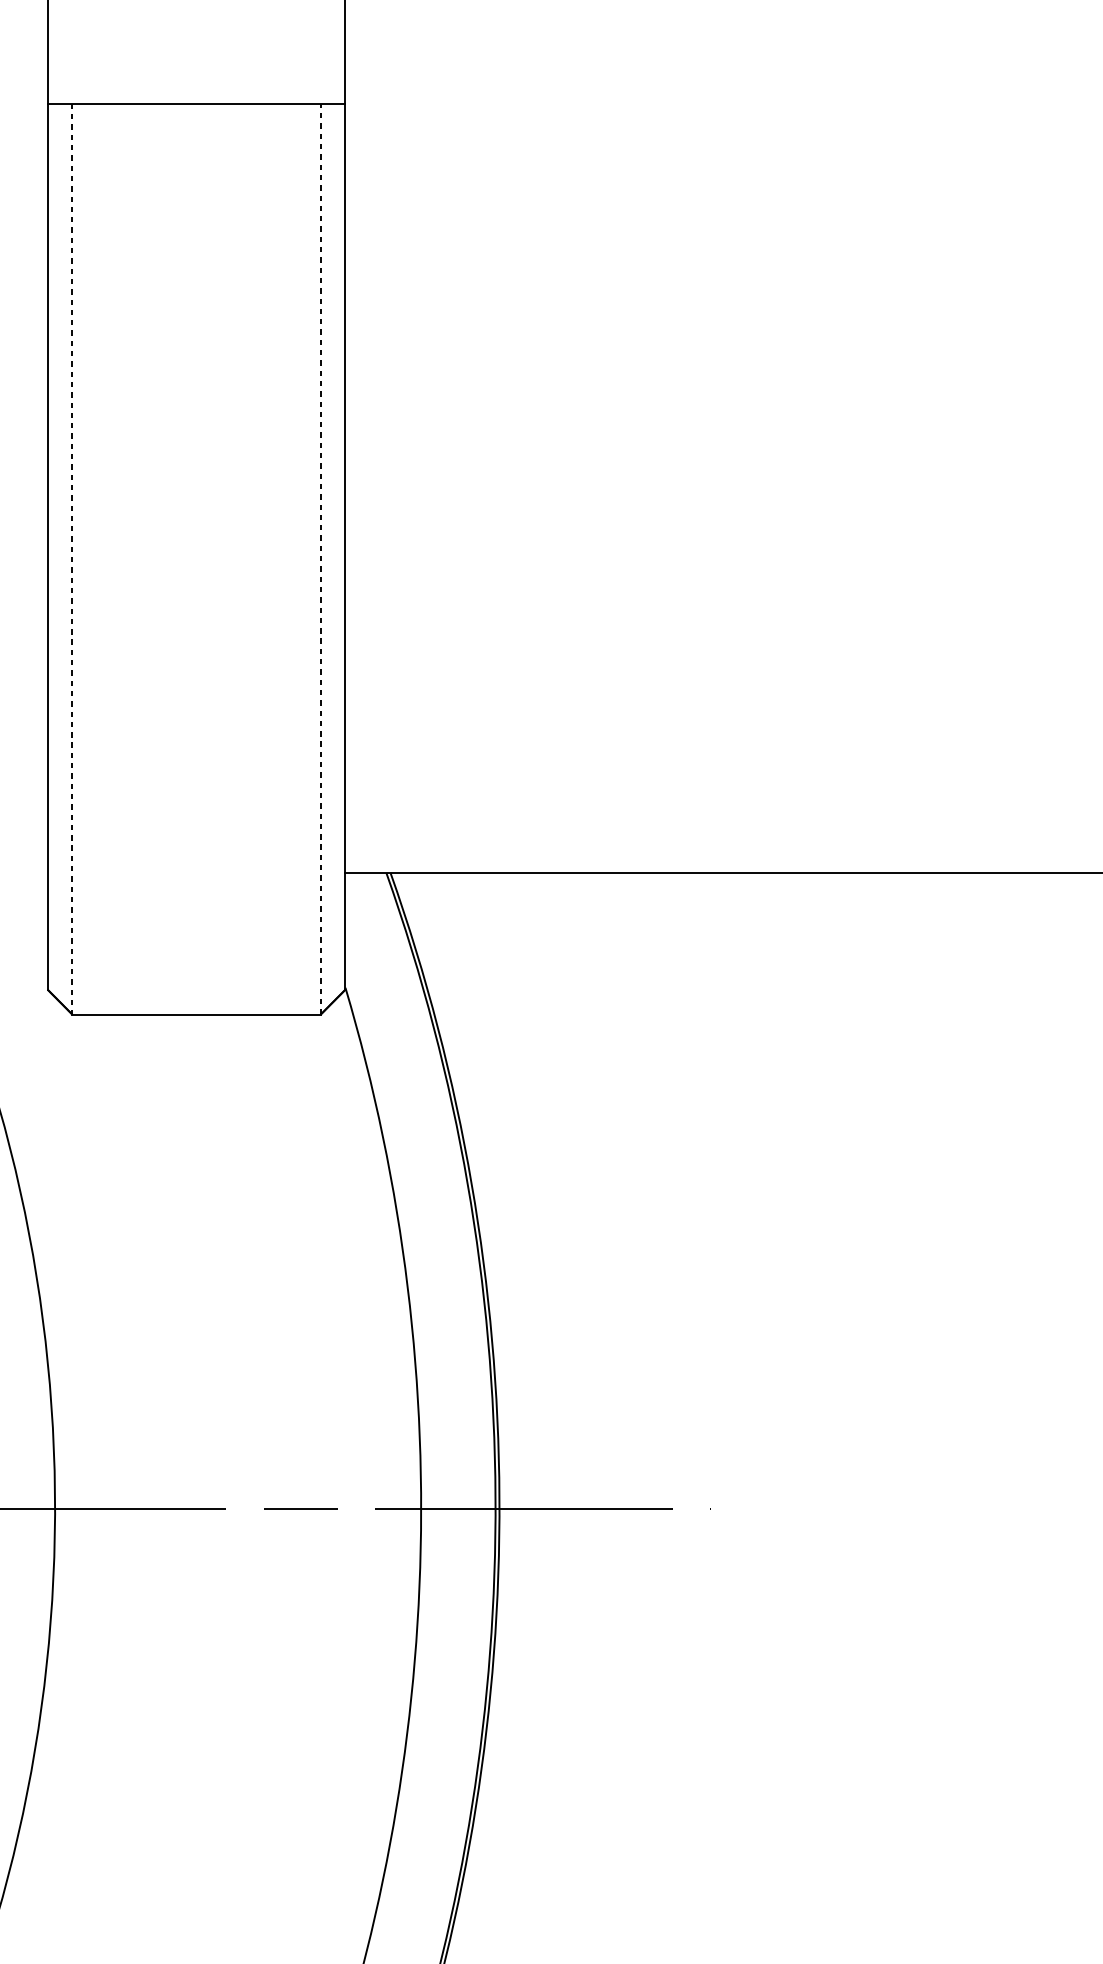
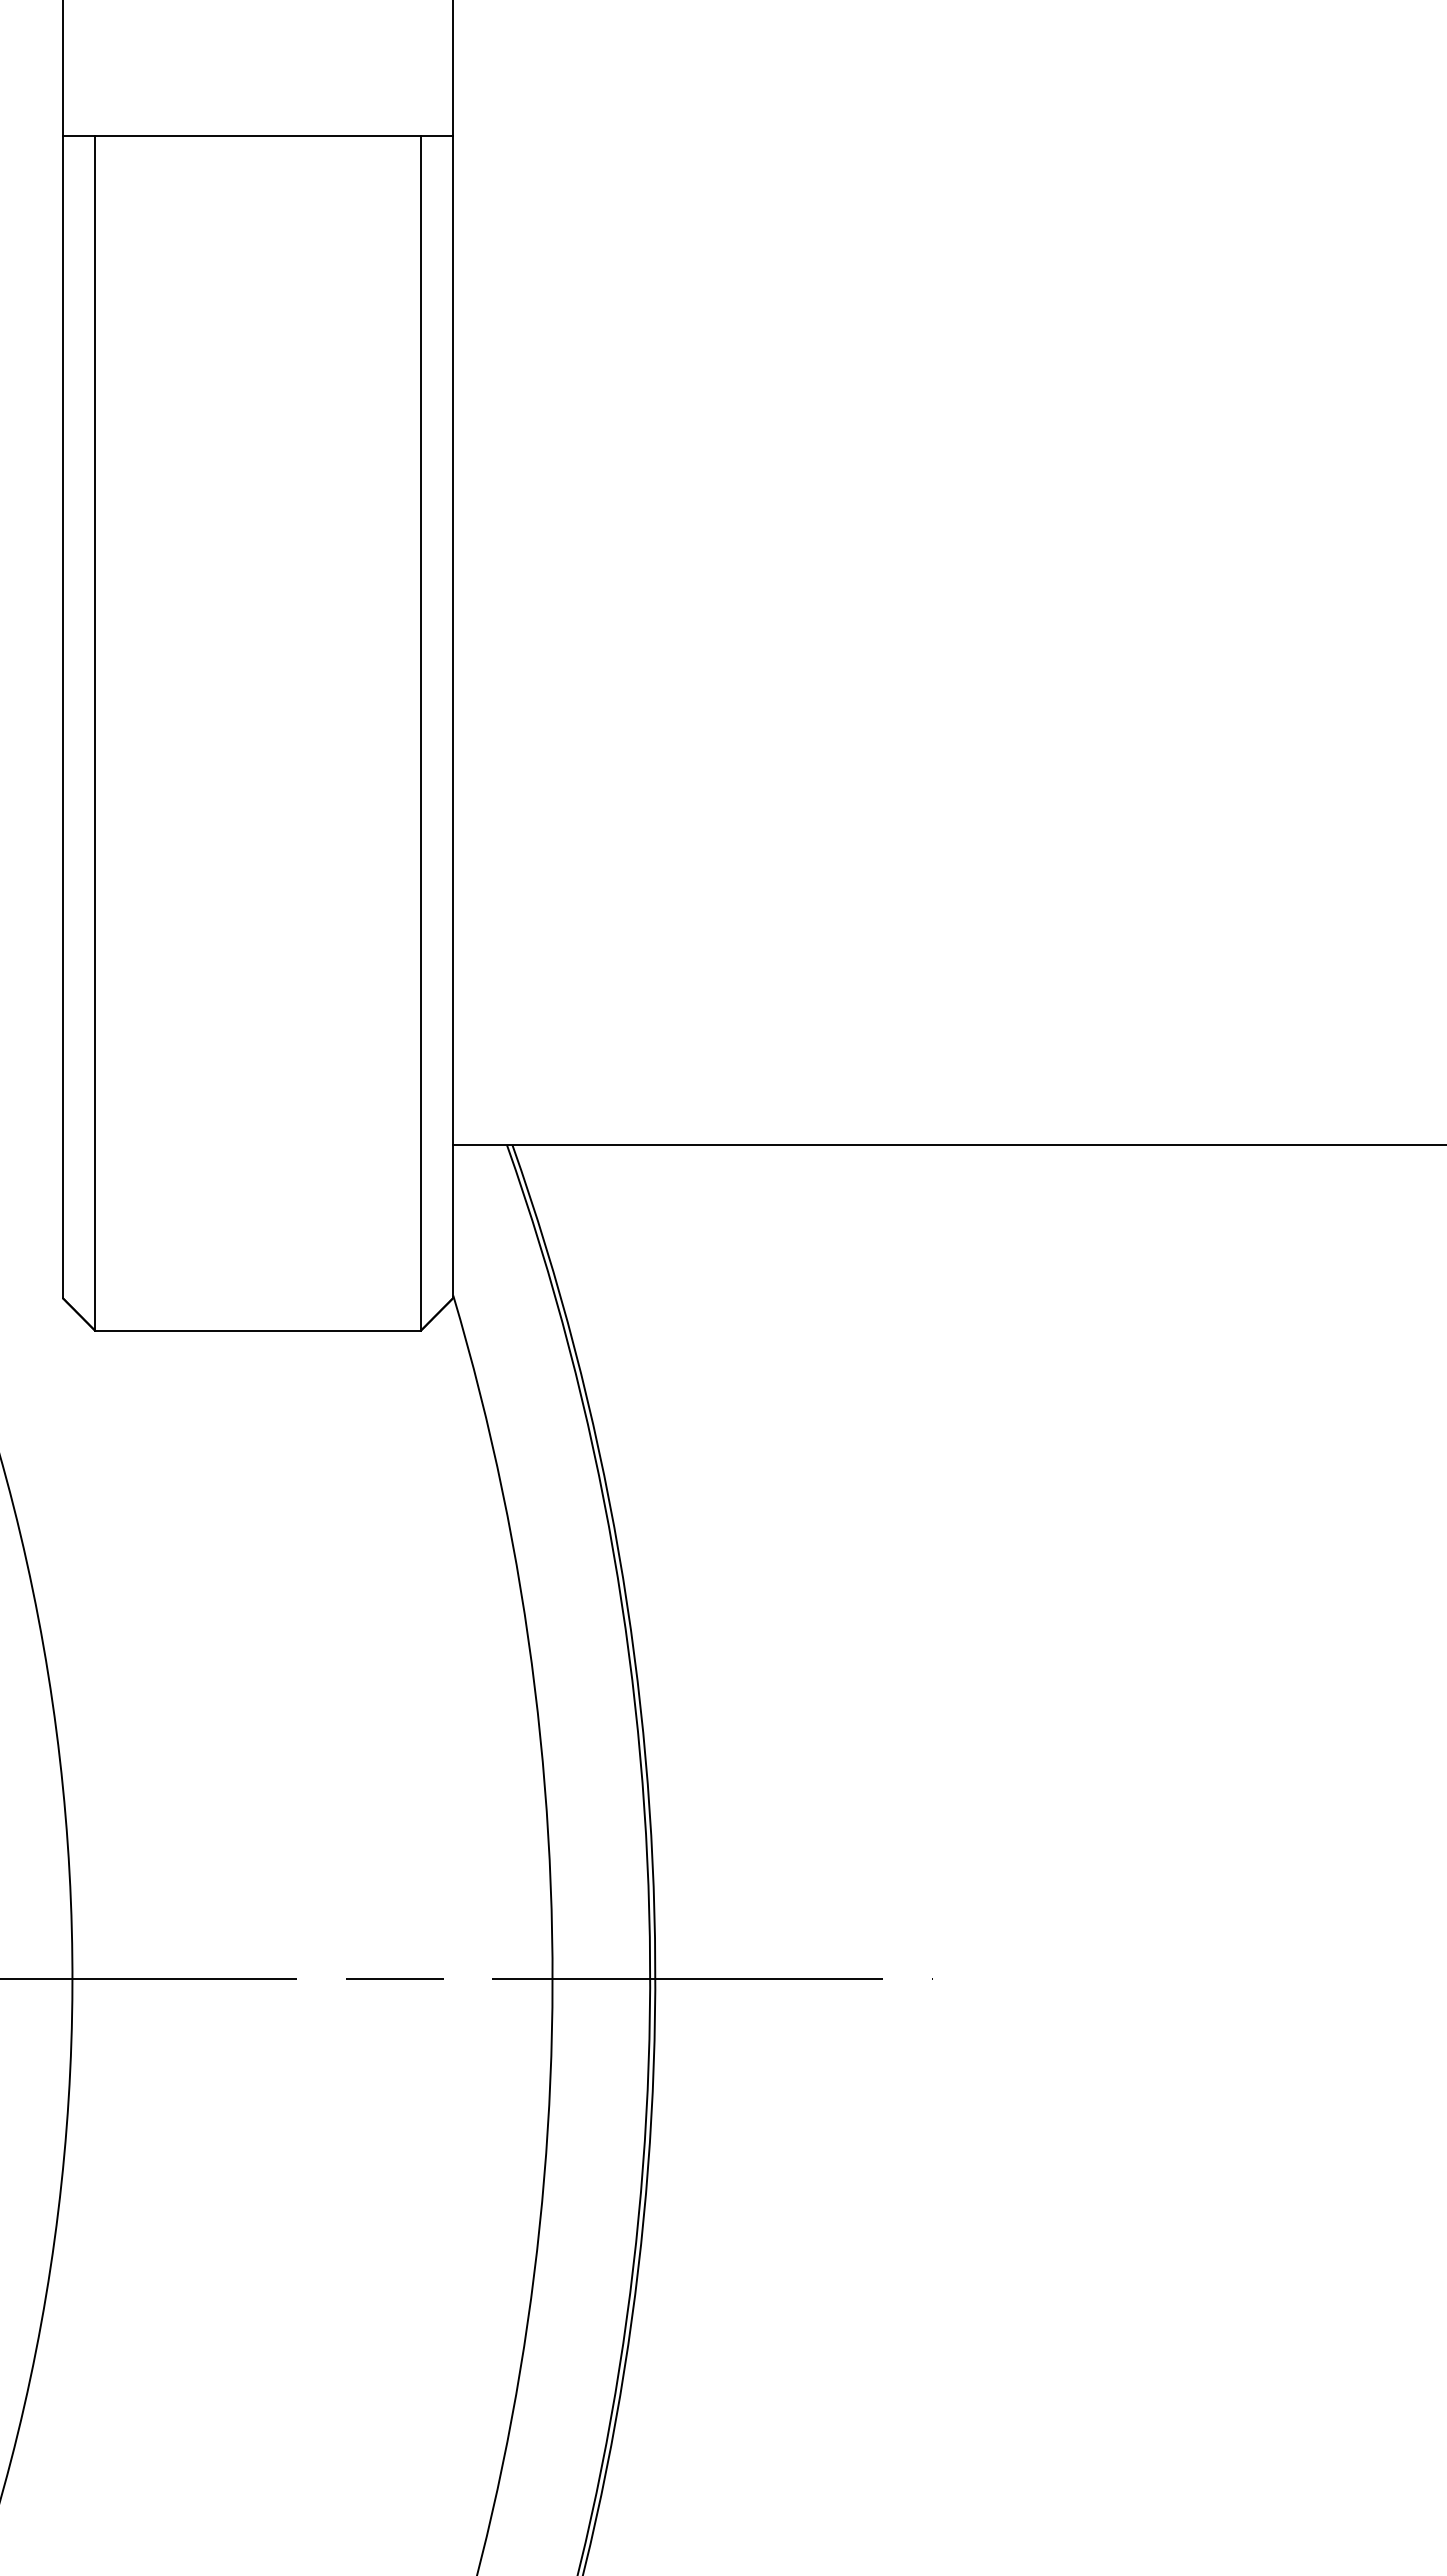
line: (72, 559) -> (95, 734), dashed -> solid
line: (320, 559) -> (420, 733), dashed -> solid

